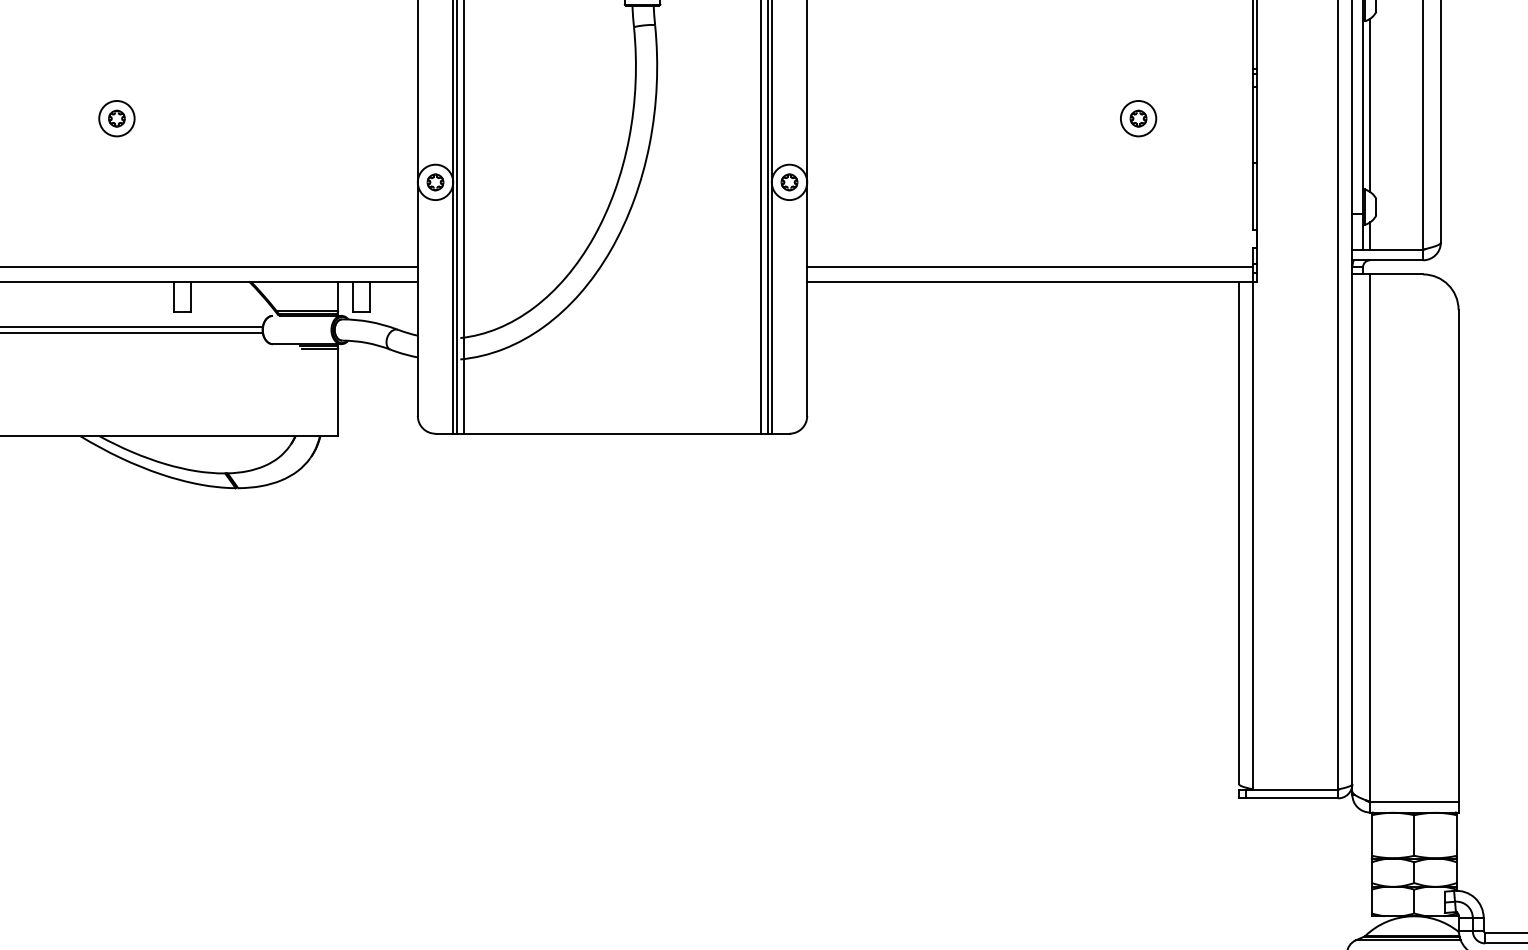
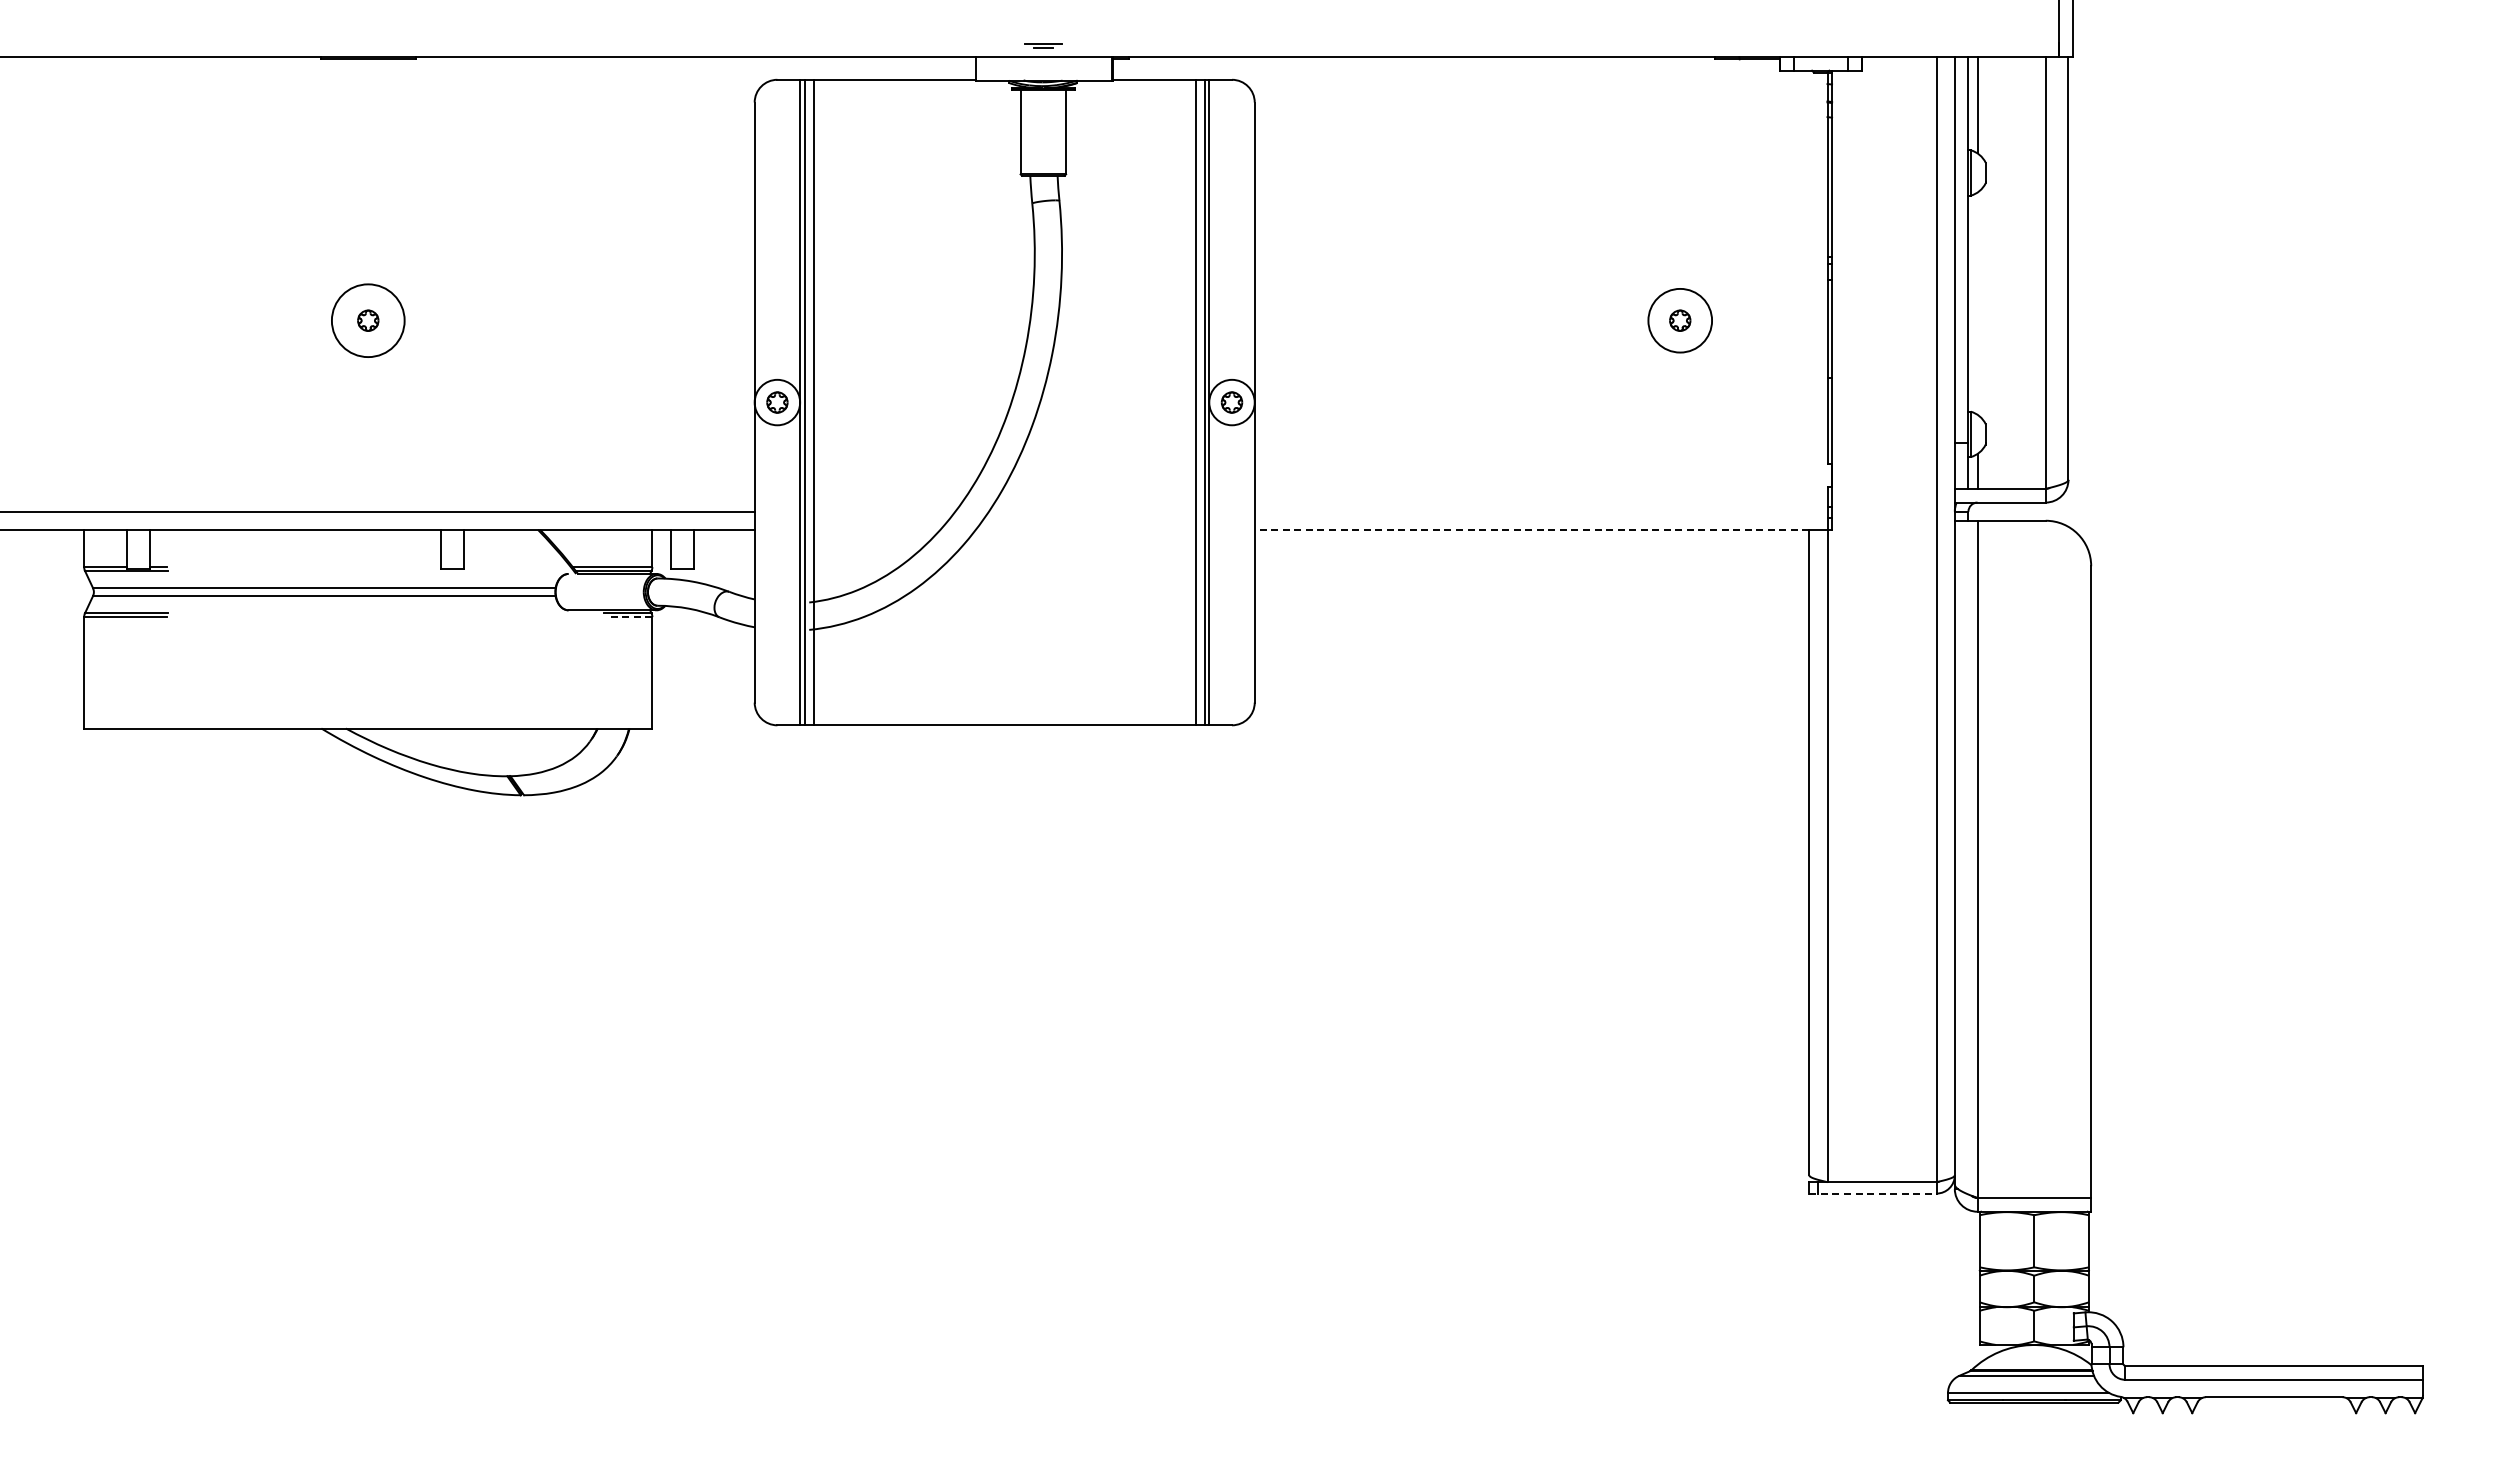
line: (1370, 105) -> (1977, 303), removed
circle: (117, 118) -> (368, 320), size x1.6
circle: (1137, 118) -> (1679, 320), size x1.4
line: (1029, 267) -> (1540, 511), removed
line: (1022, 281) -> (1531, 529), solid -> dashed
line: (319, 349) -> (628, 617), solid -> dashed
line: (1288, 798) -> (1872, 1193), solid -> dashed

